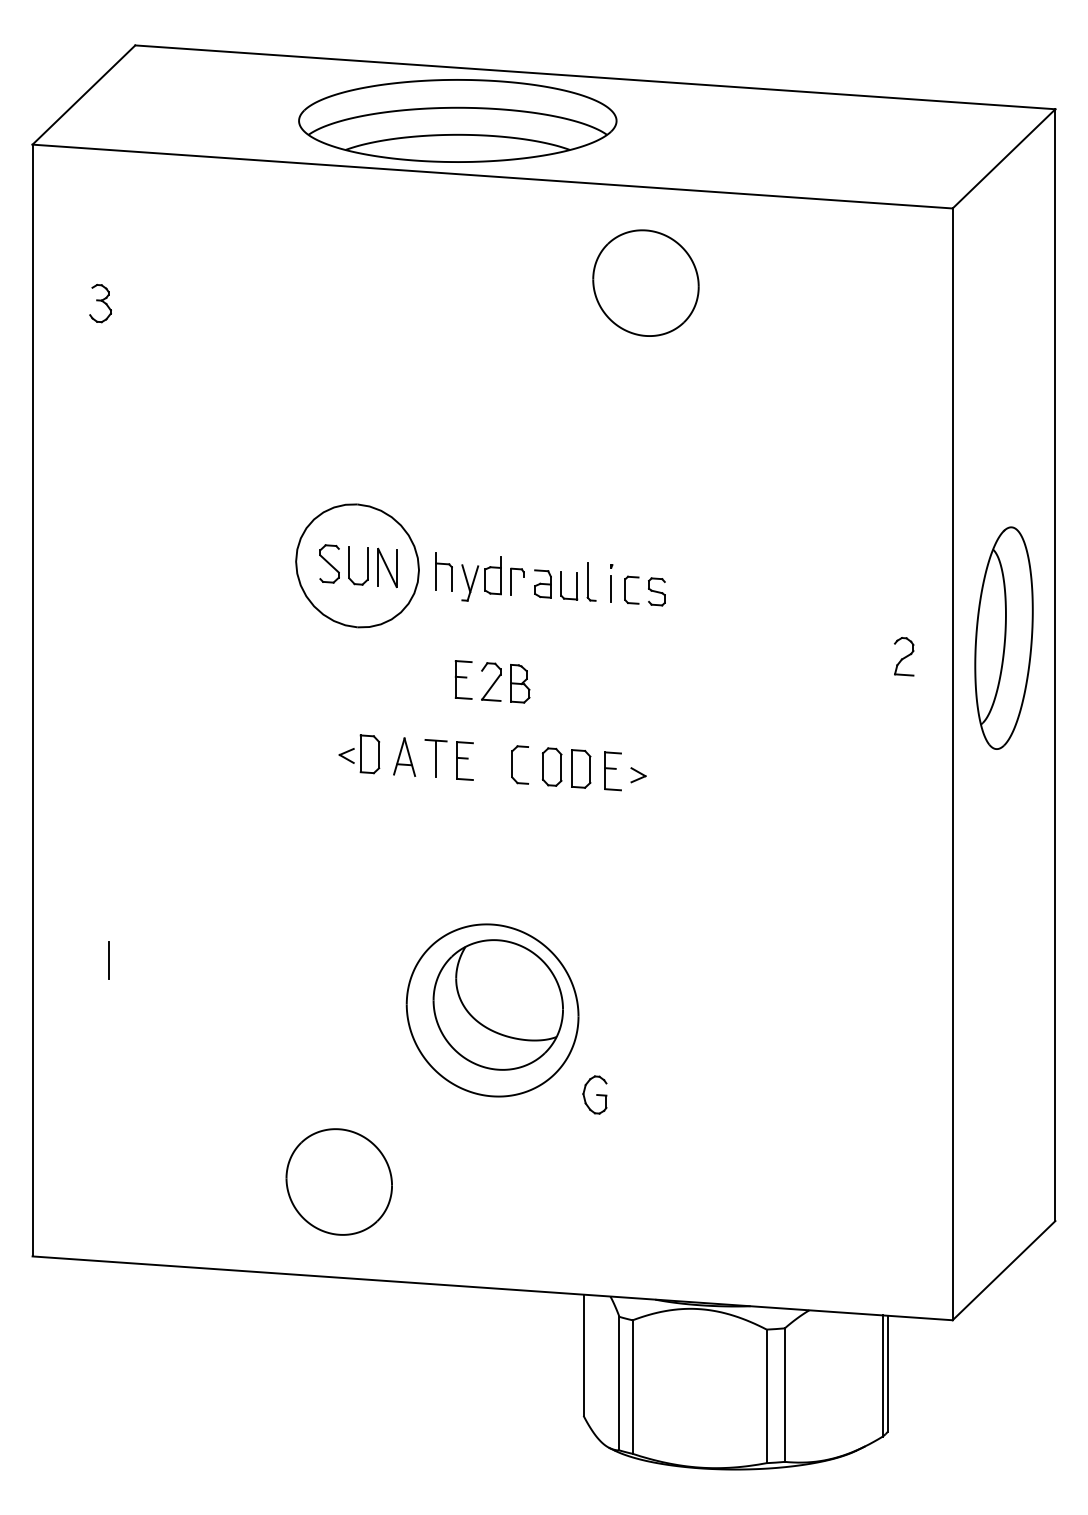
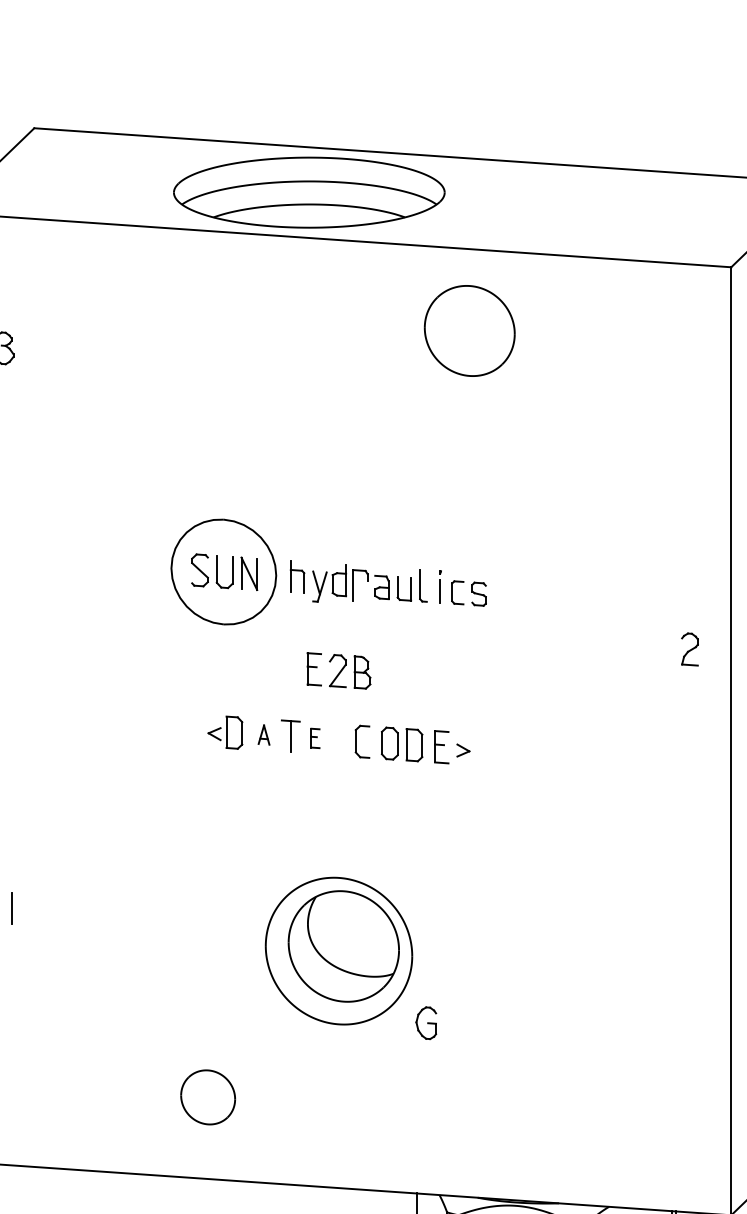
part: (517, 581) -> (360, 585), size x1.4
part: (404, 756) -> (263, 734), size x0.6
part: (464, 760) -> (315, 737), size x0.6
part: (338, 1181) -> (207, 1096), size x0.6

